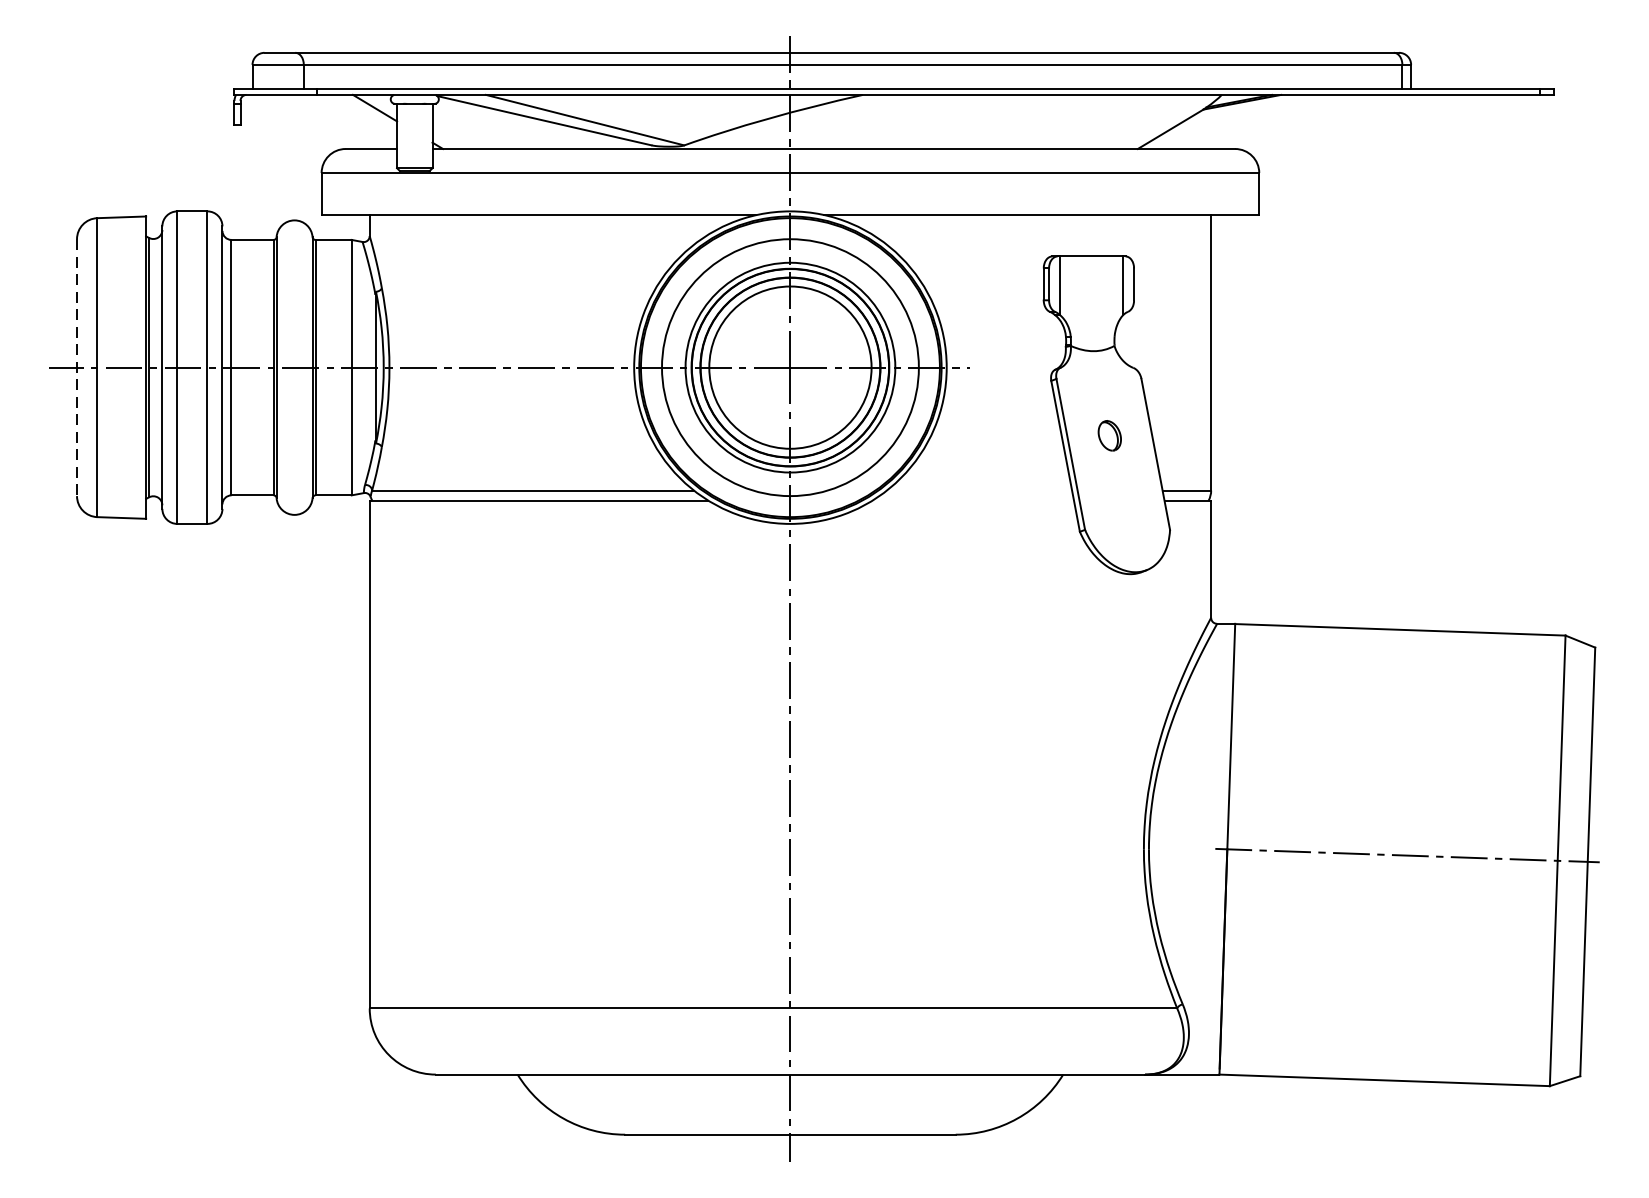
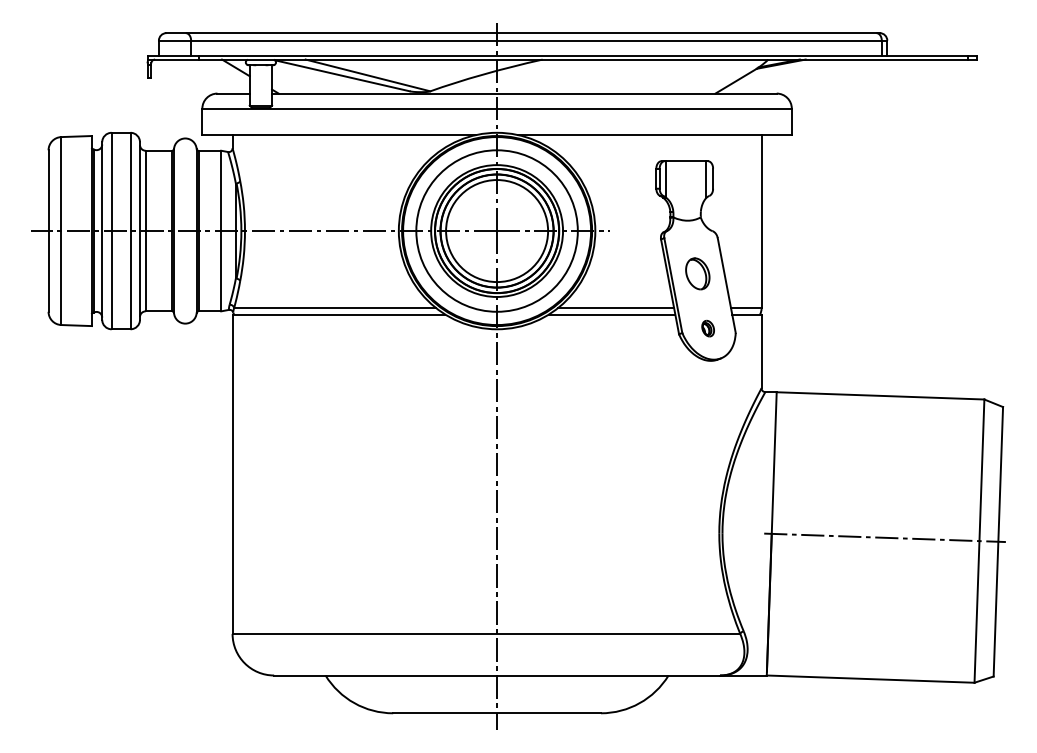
line: (76, 368) -> (48, 231), dashed -> solid
part: (1109, 435) -> (697, 273), size x1.67
line: (978, 490) -> (615, 308), added
line: (972, 500) -> (611, 314), added
part: (1125, 522) -> (707, 328), added

